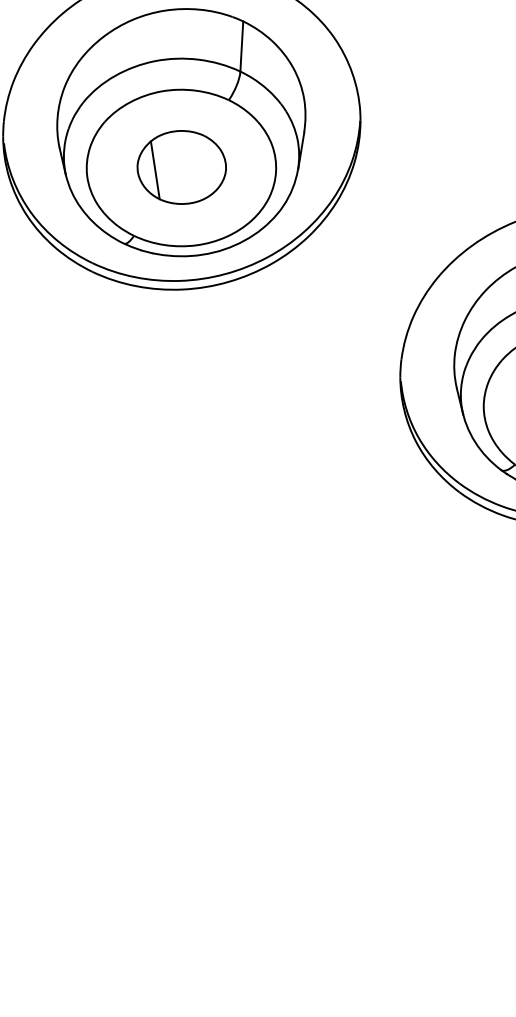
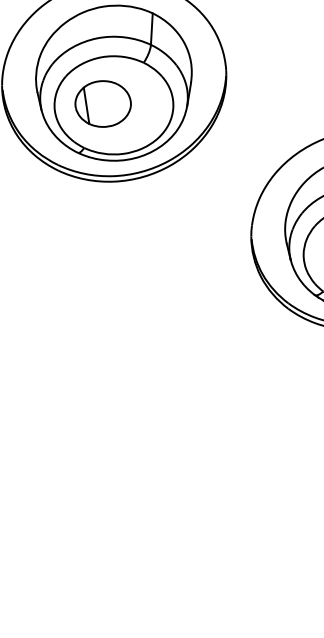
part: (180, 166) -> (102, 103), moved

